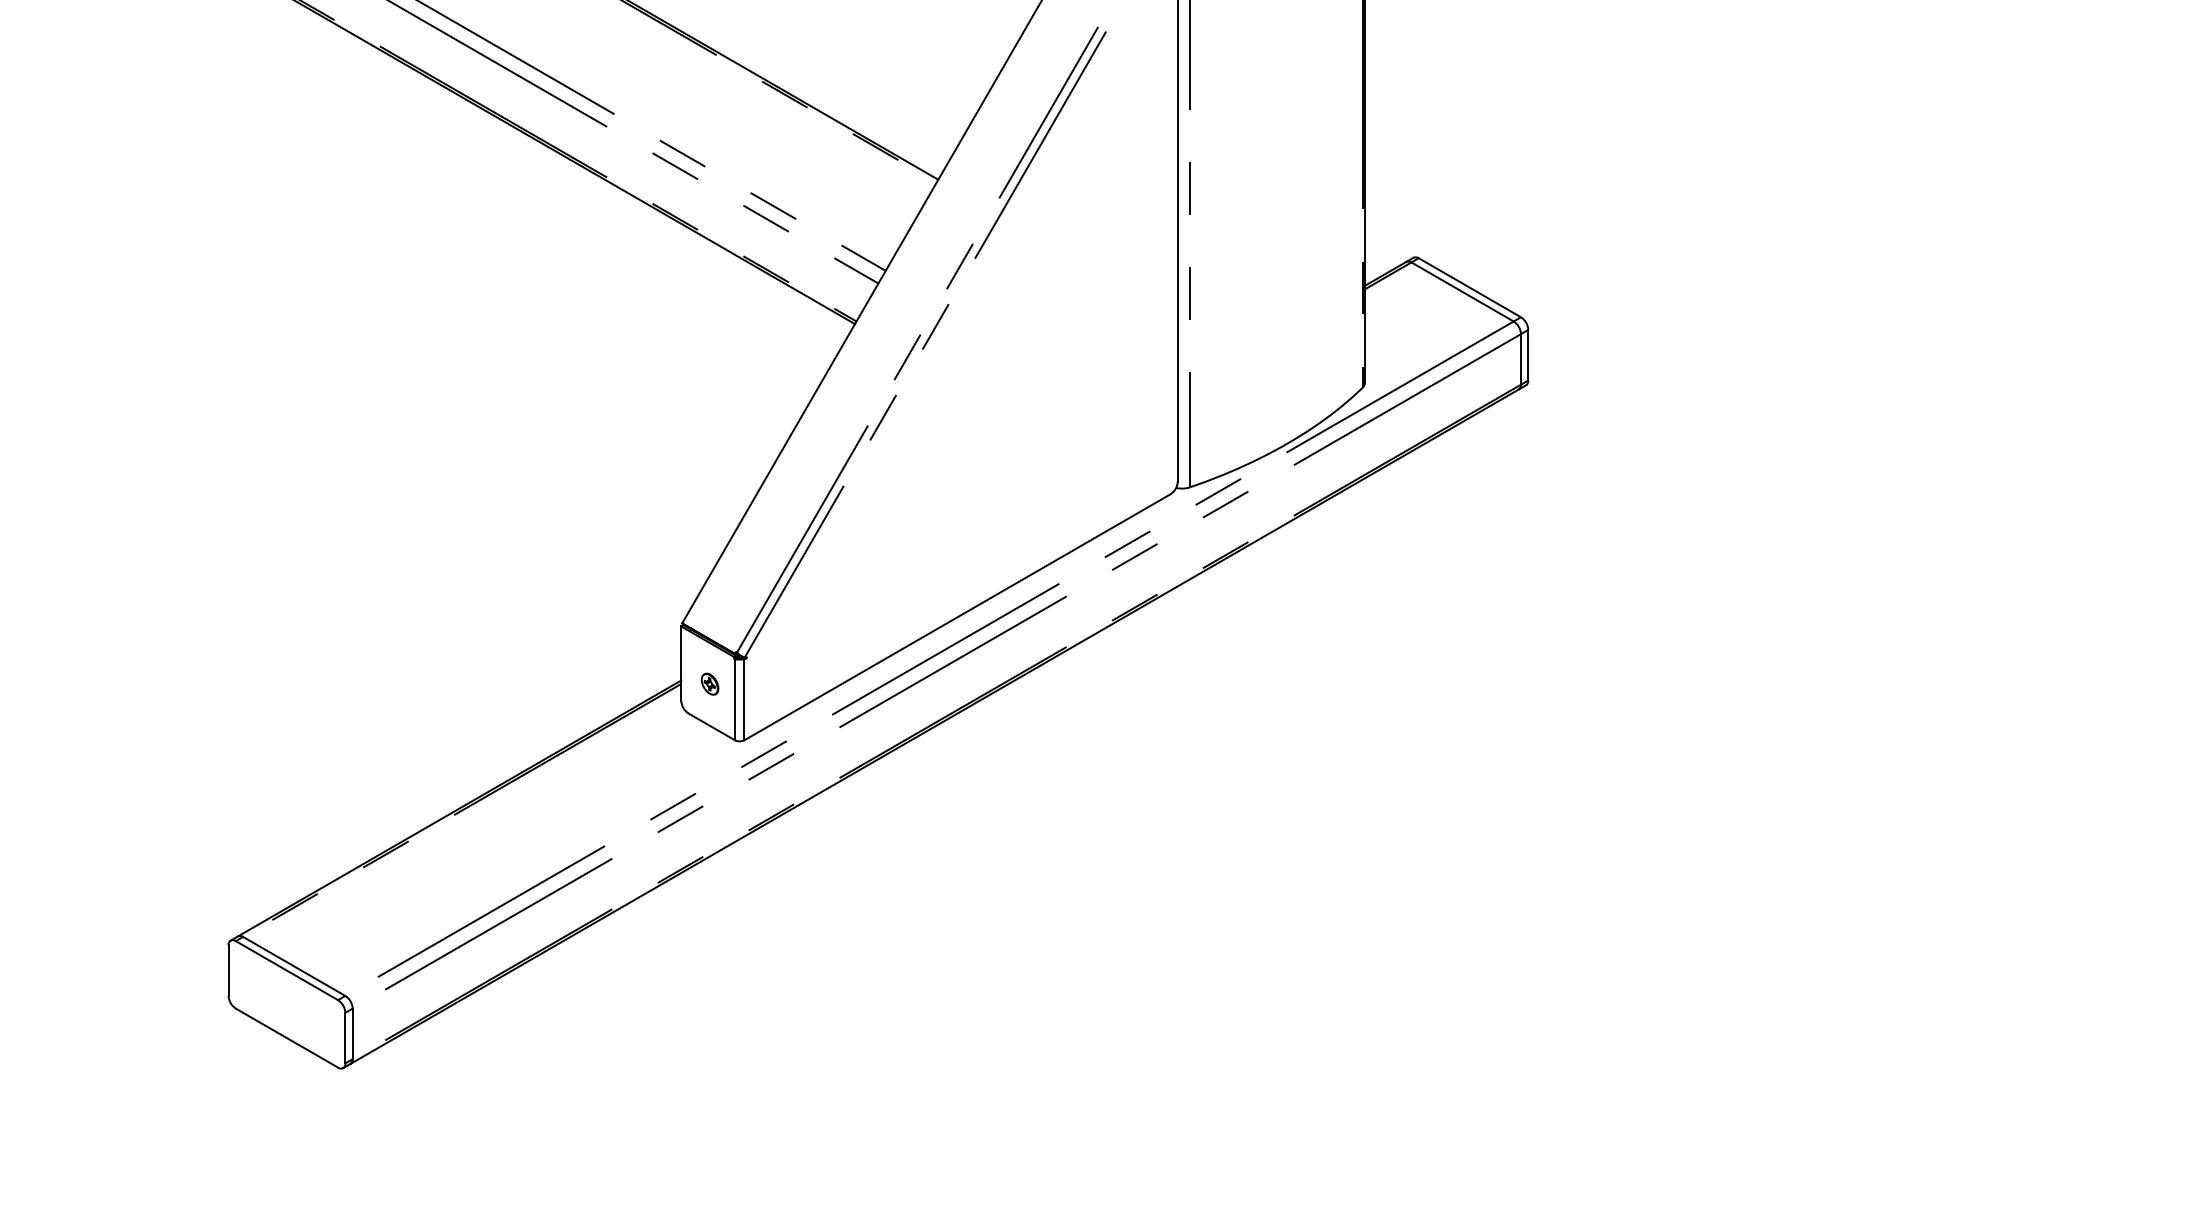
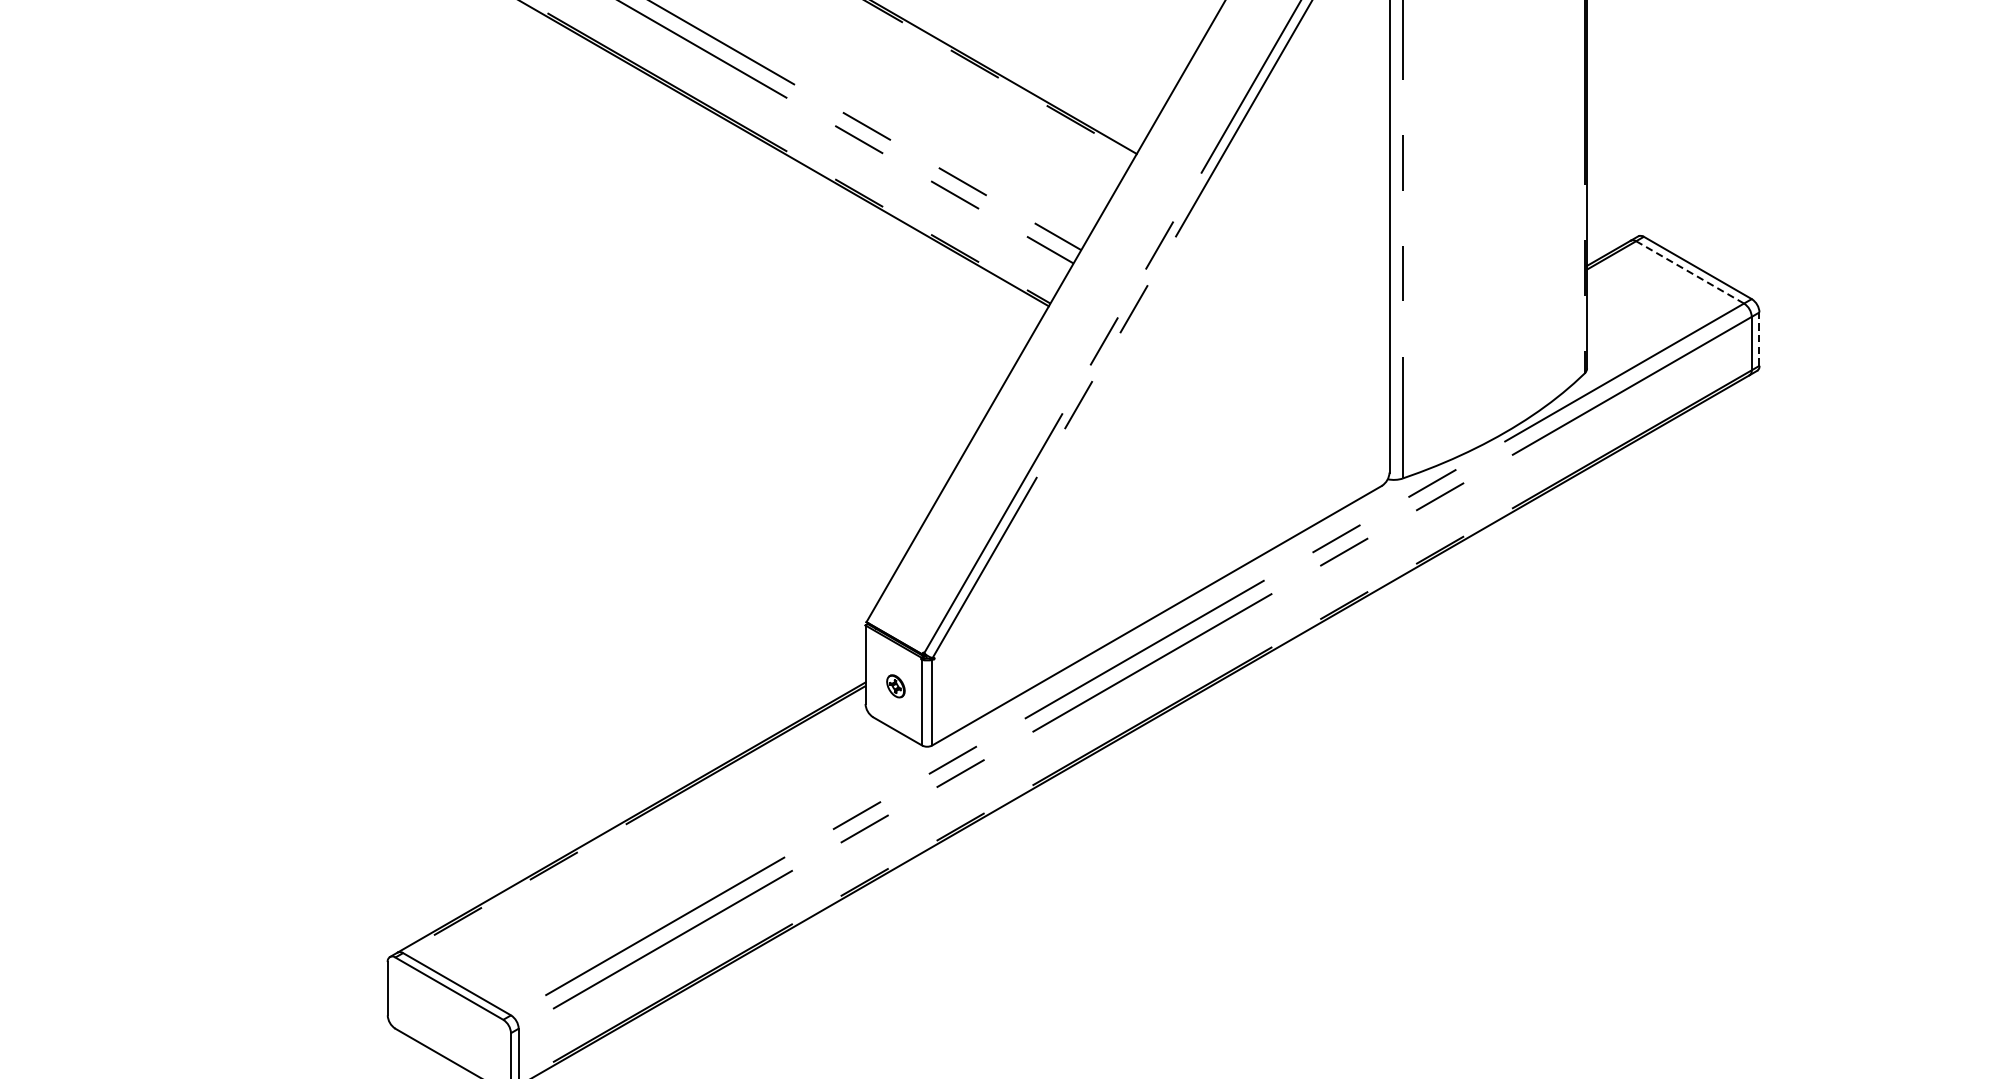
line: (1462, 291) -> (1690, 271), solid -> dashed
line: (1528, 354) -> (1759, 338), solid -> dashed

